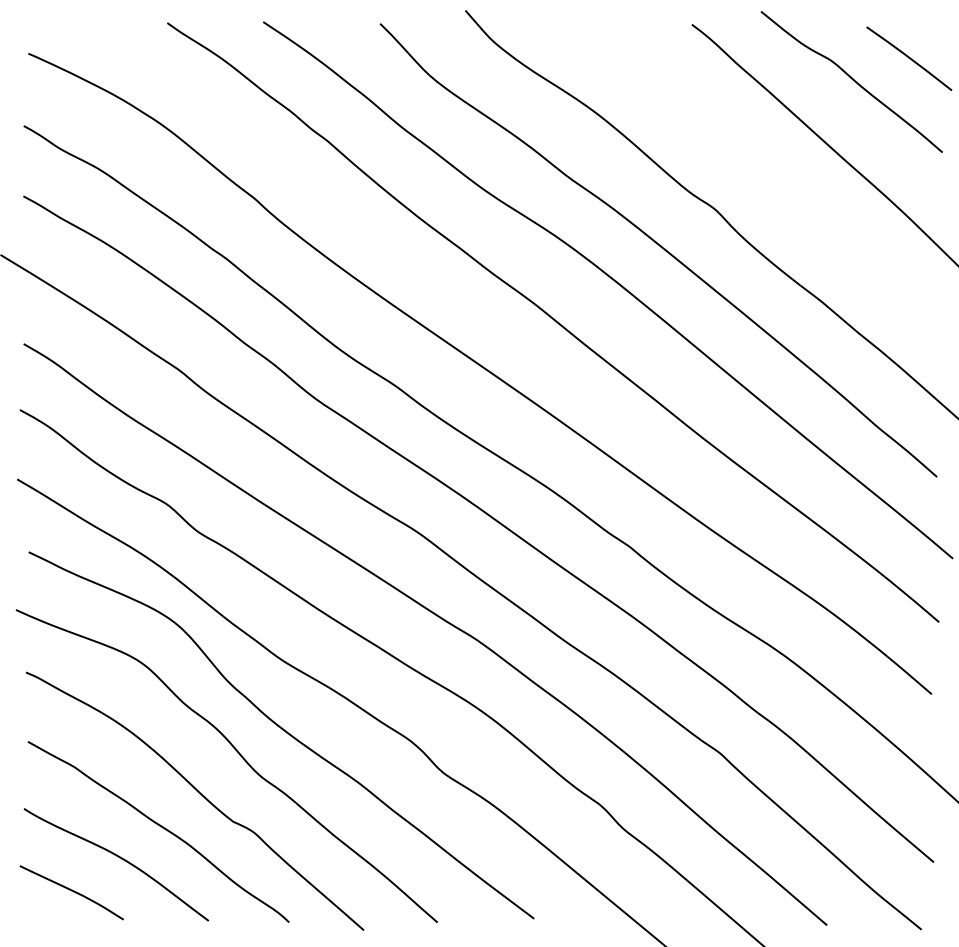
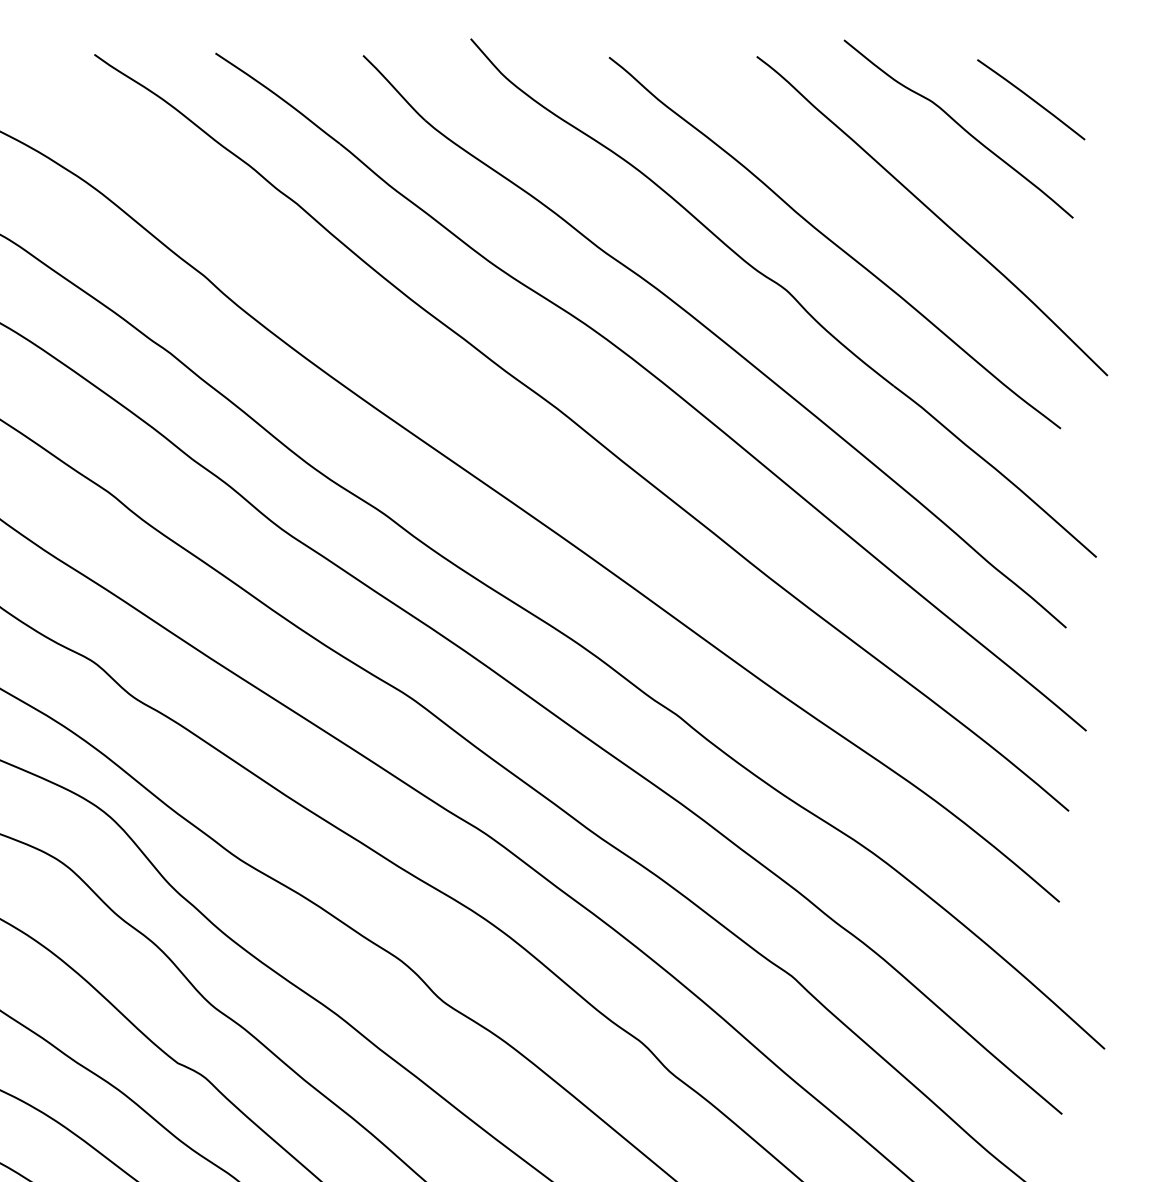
curve: (753, 171) -> (834, 242), added

